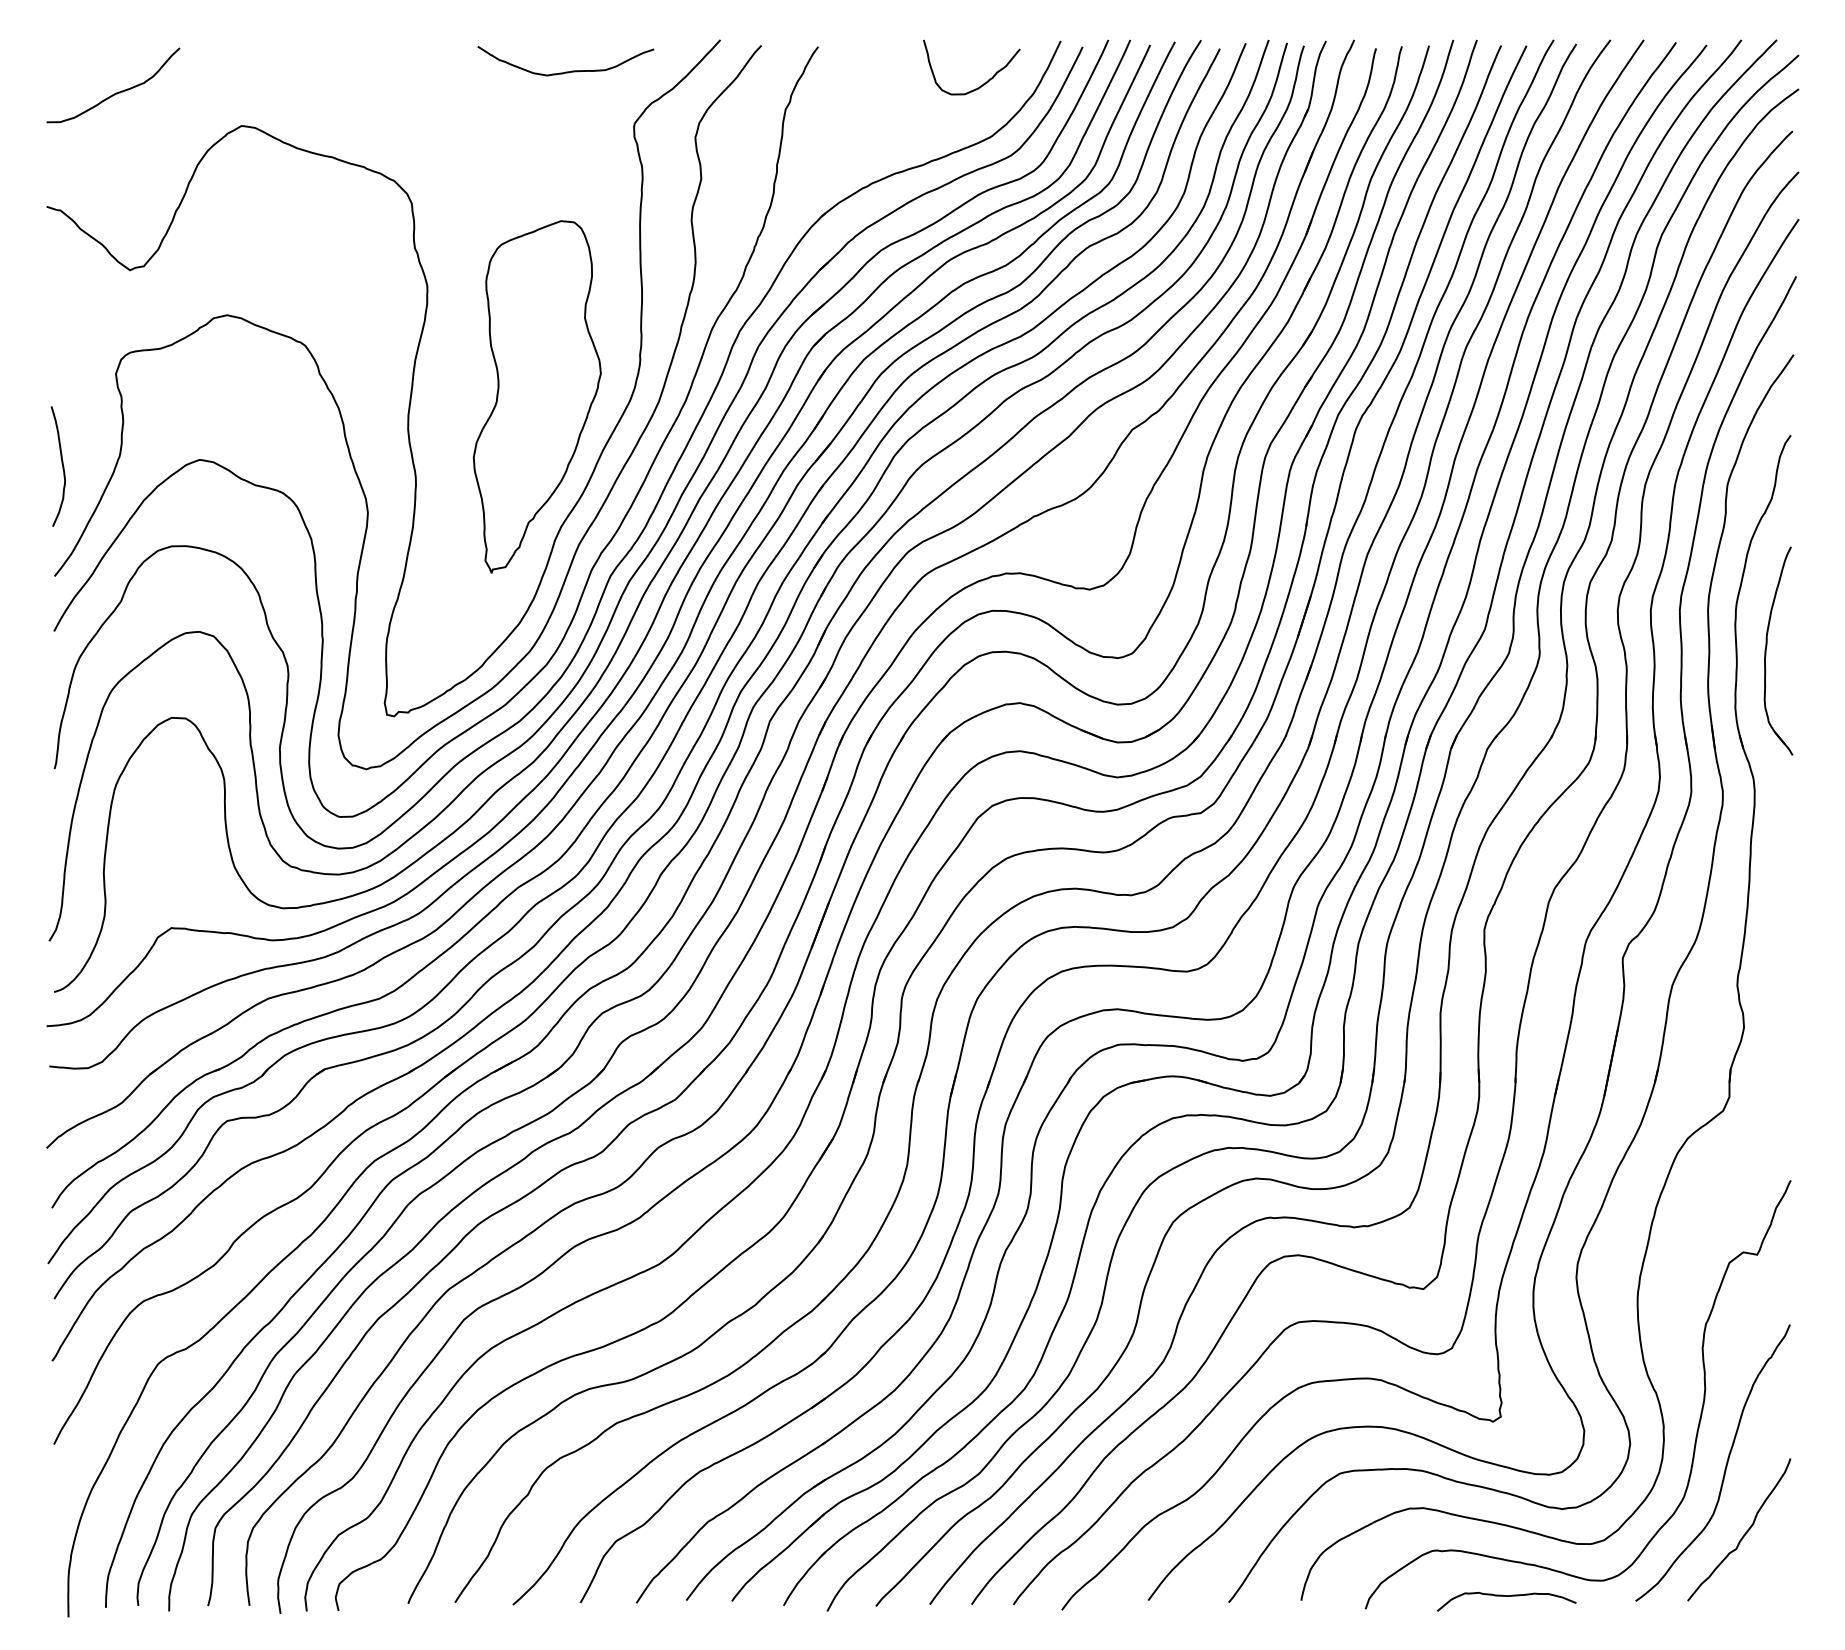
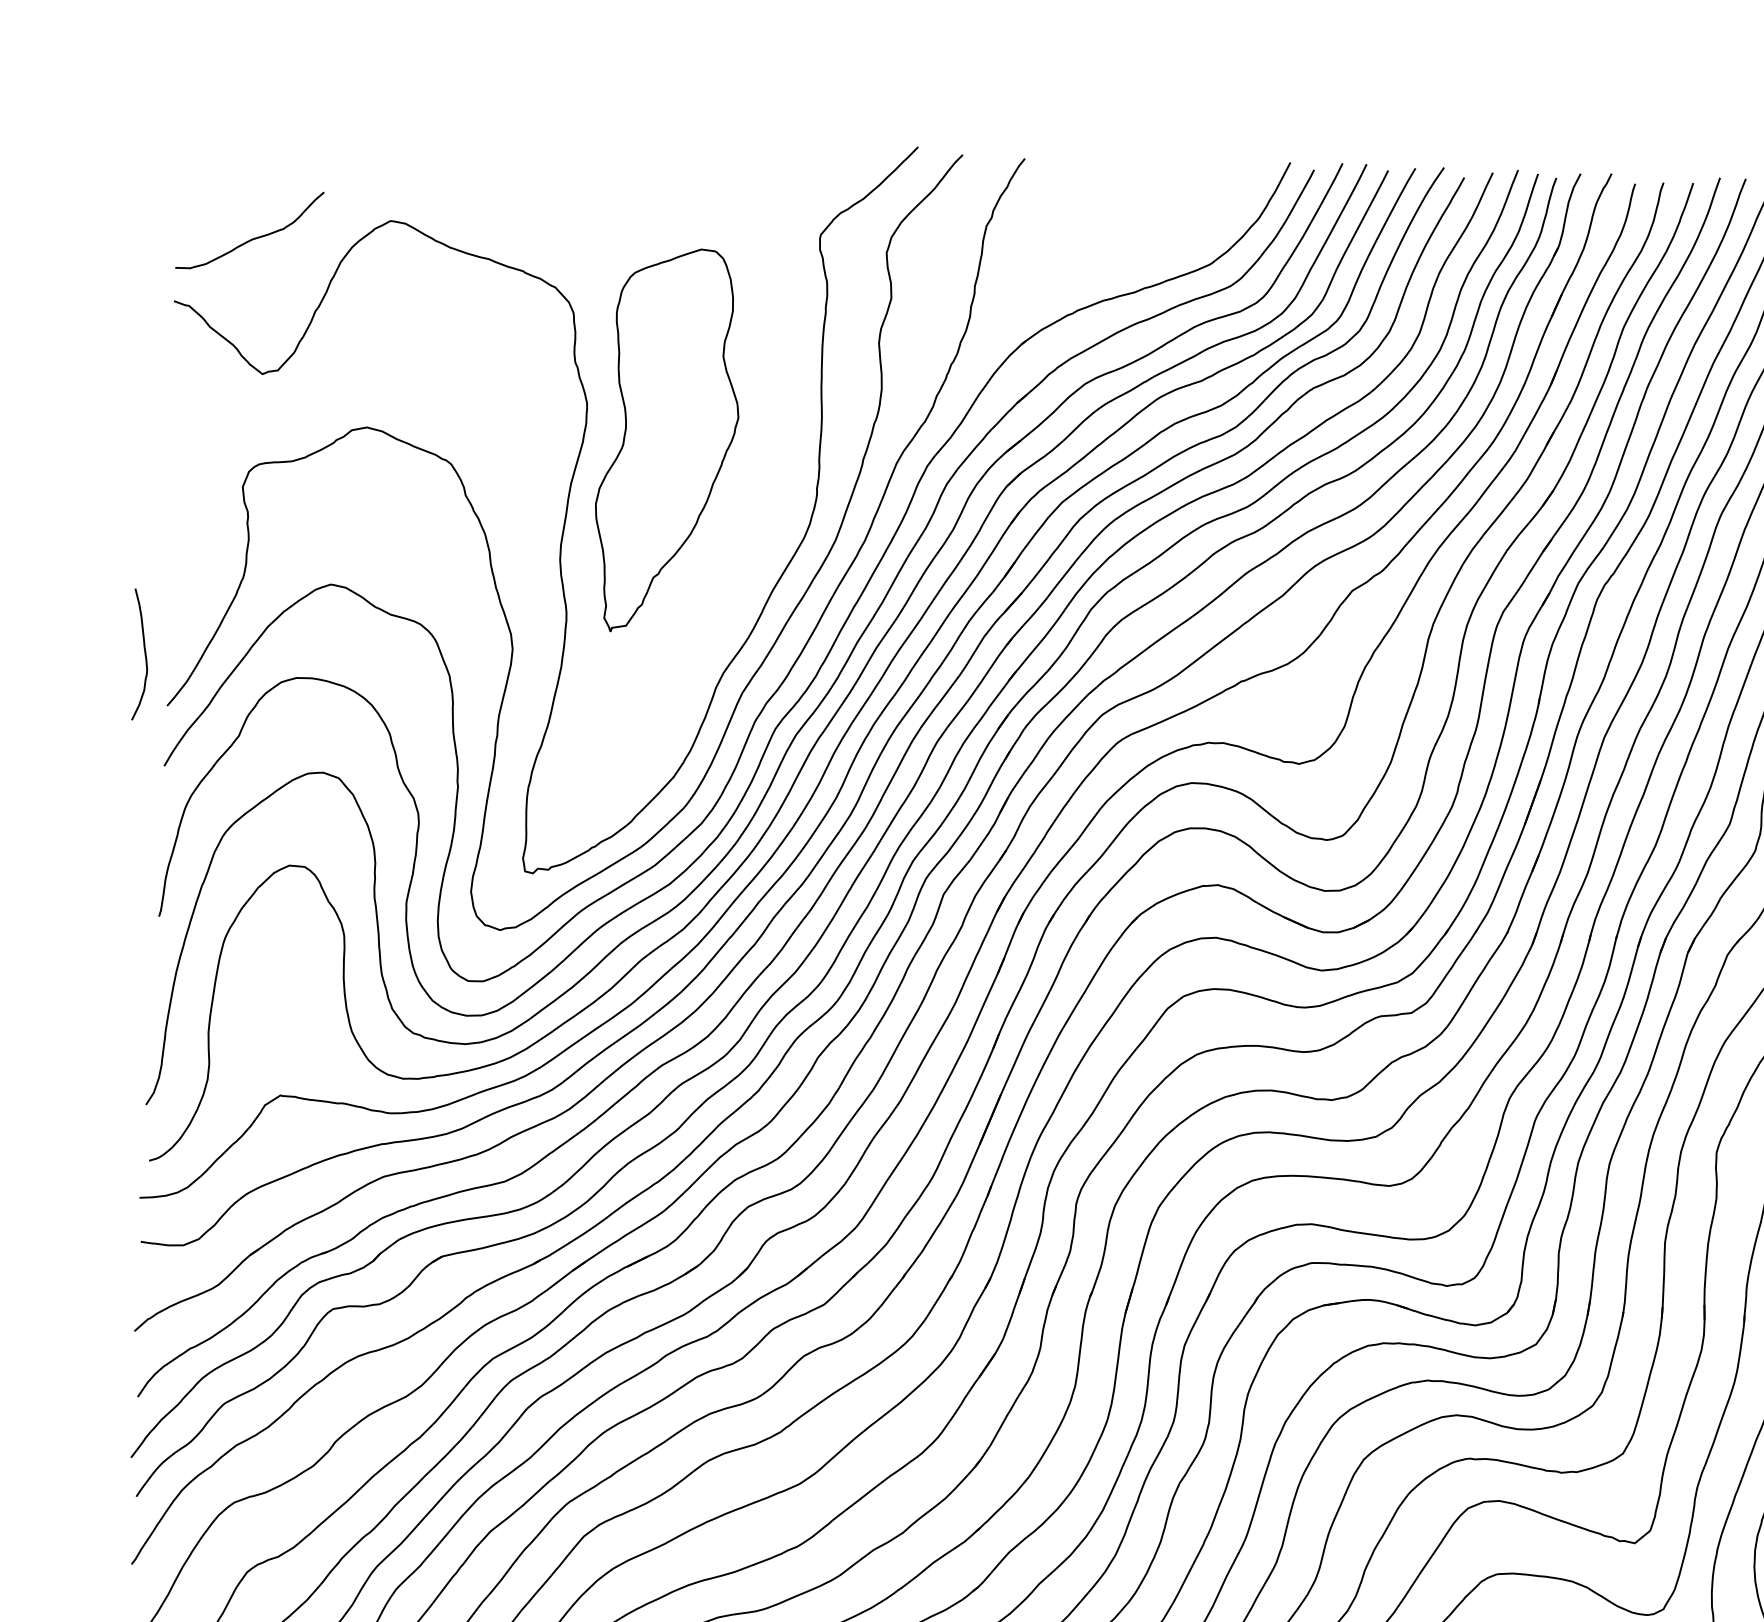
curve: (565, 71) -> (747, 175), removed
curve: (984, 82) -> (1205, 204), removed
curve: (116, 92) -> (252, 238), moved
part: (536, 396) -> (667, 440), moved
curve: (61, 463) -> (143, 651), moved

